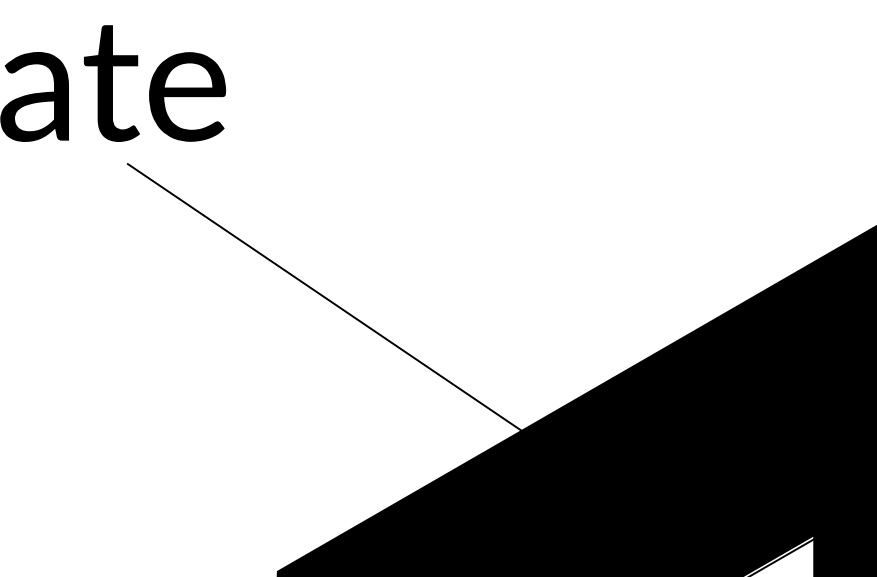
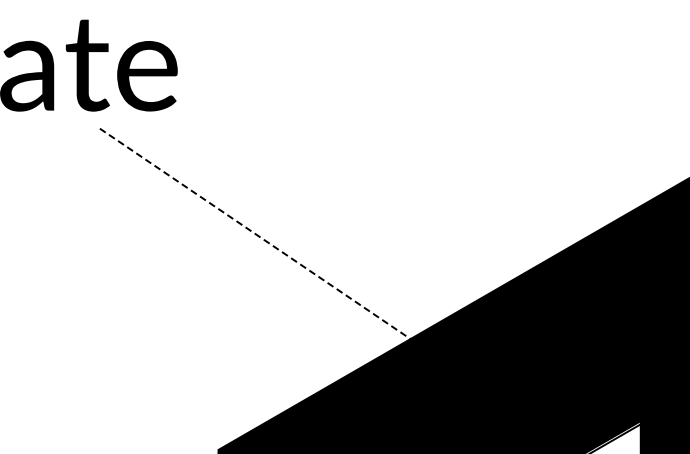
line: (324, 296) -> (255, 233), solid -> dashed

